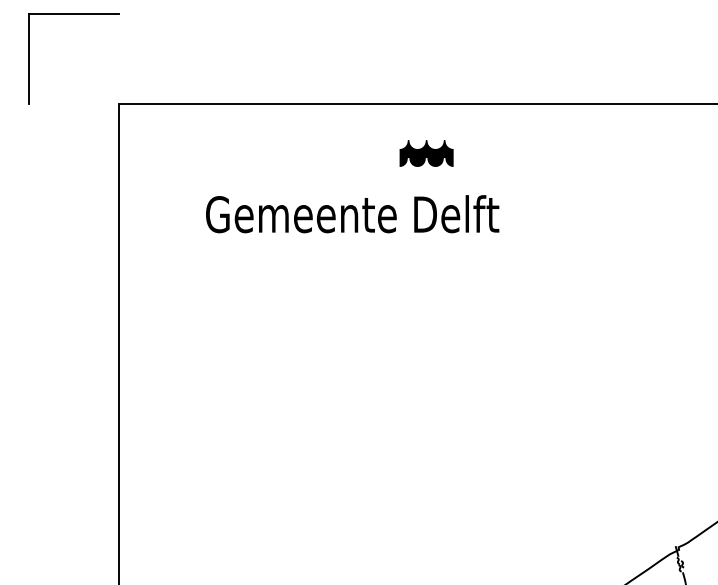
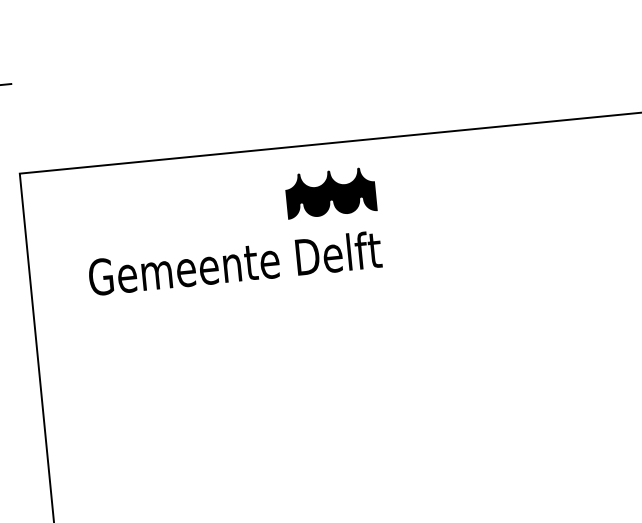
part: (426, 153) -> (330, 193), size x1.67
text: (352, 214) -> (235, 263), moved

